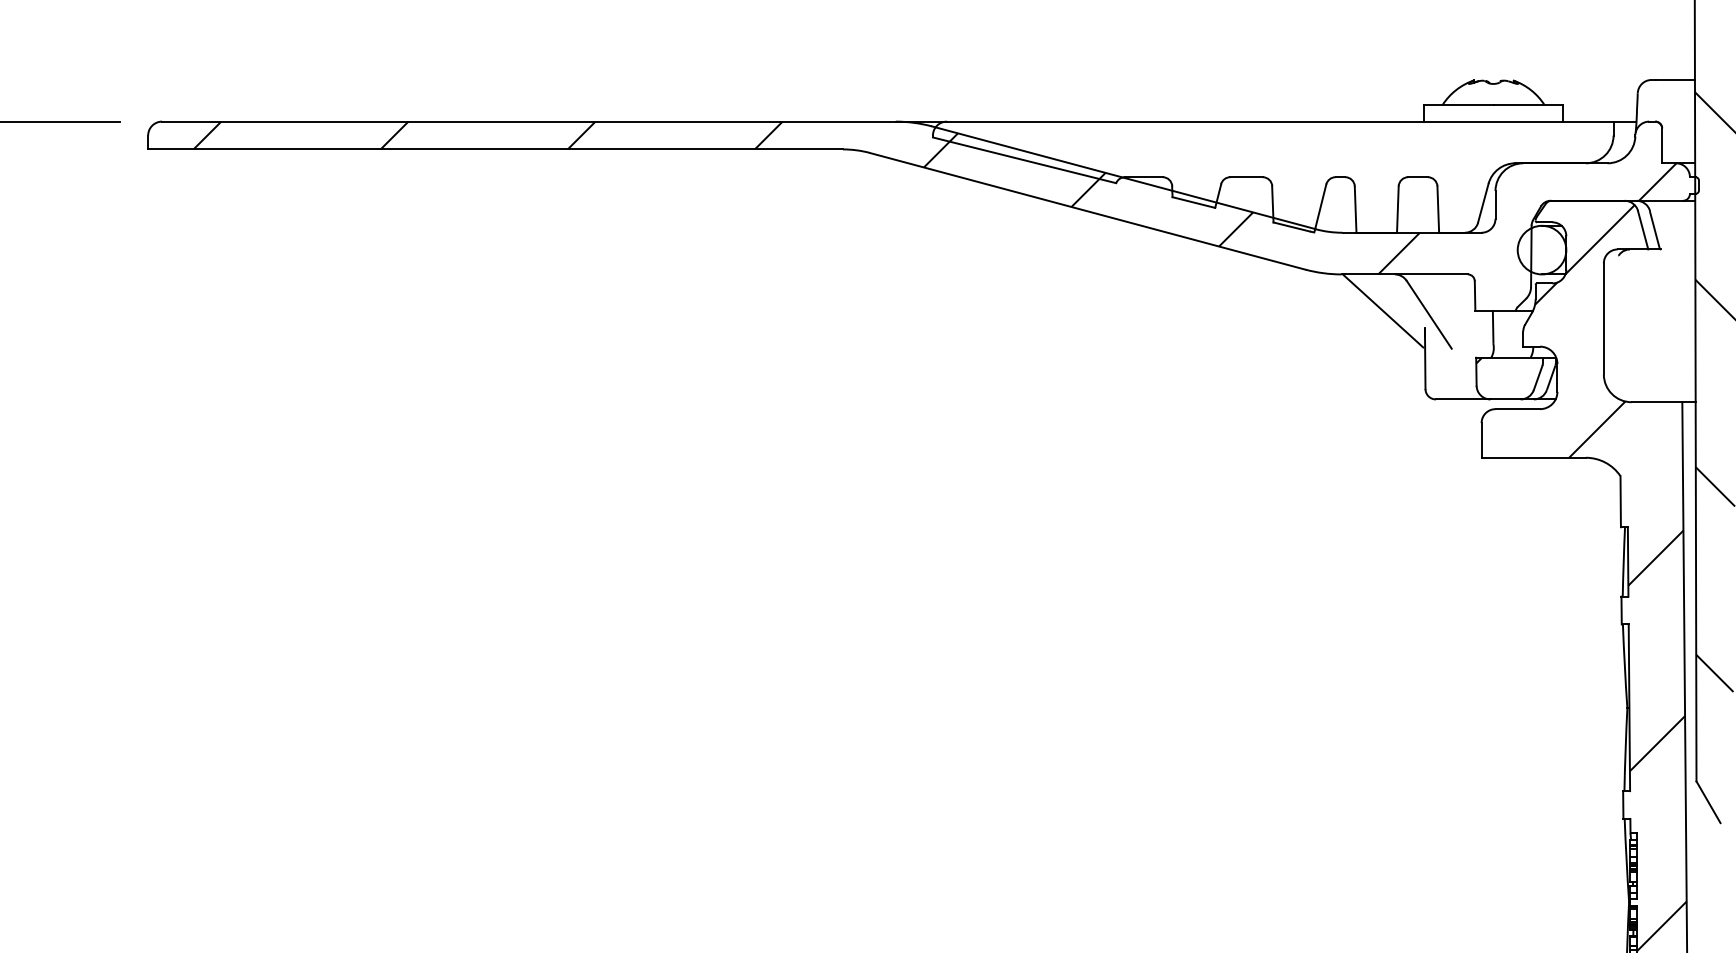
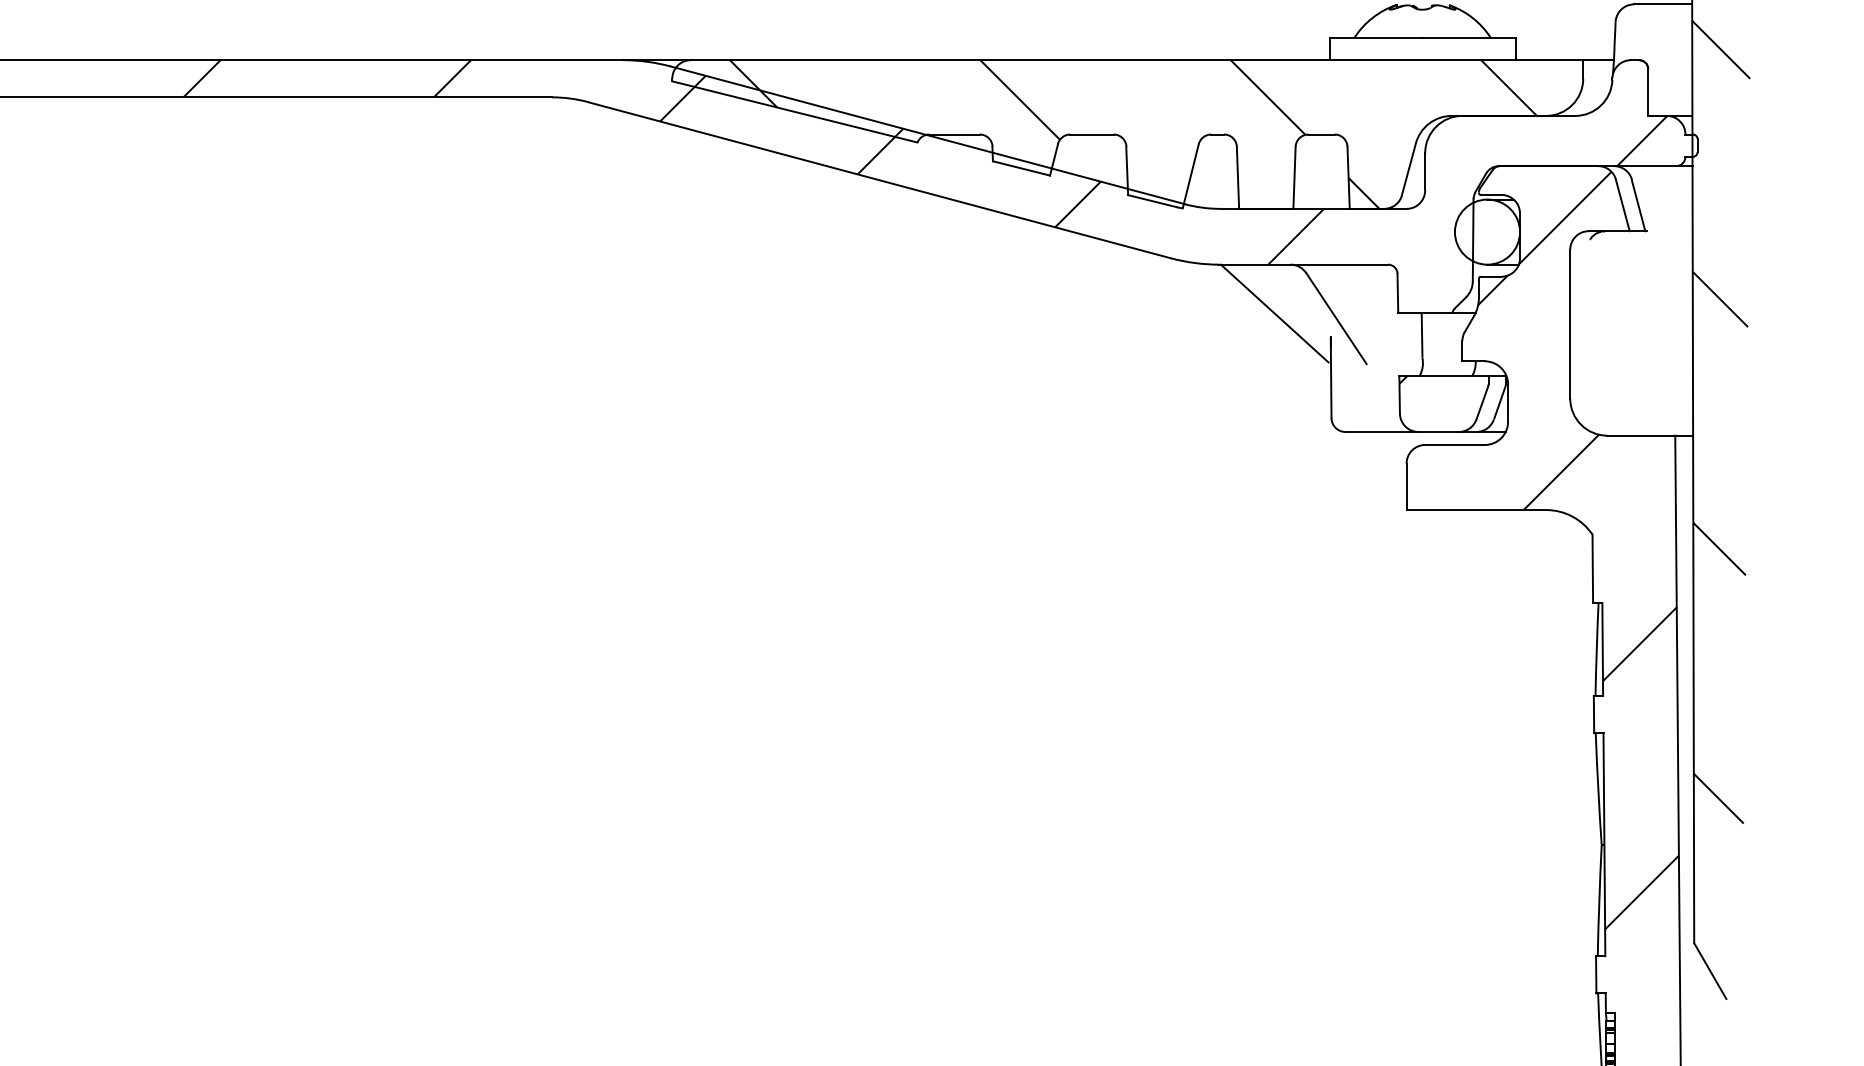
hatch: (1276, 176) -> (1132, 133), added

